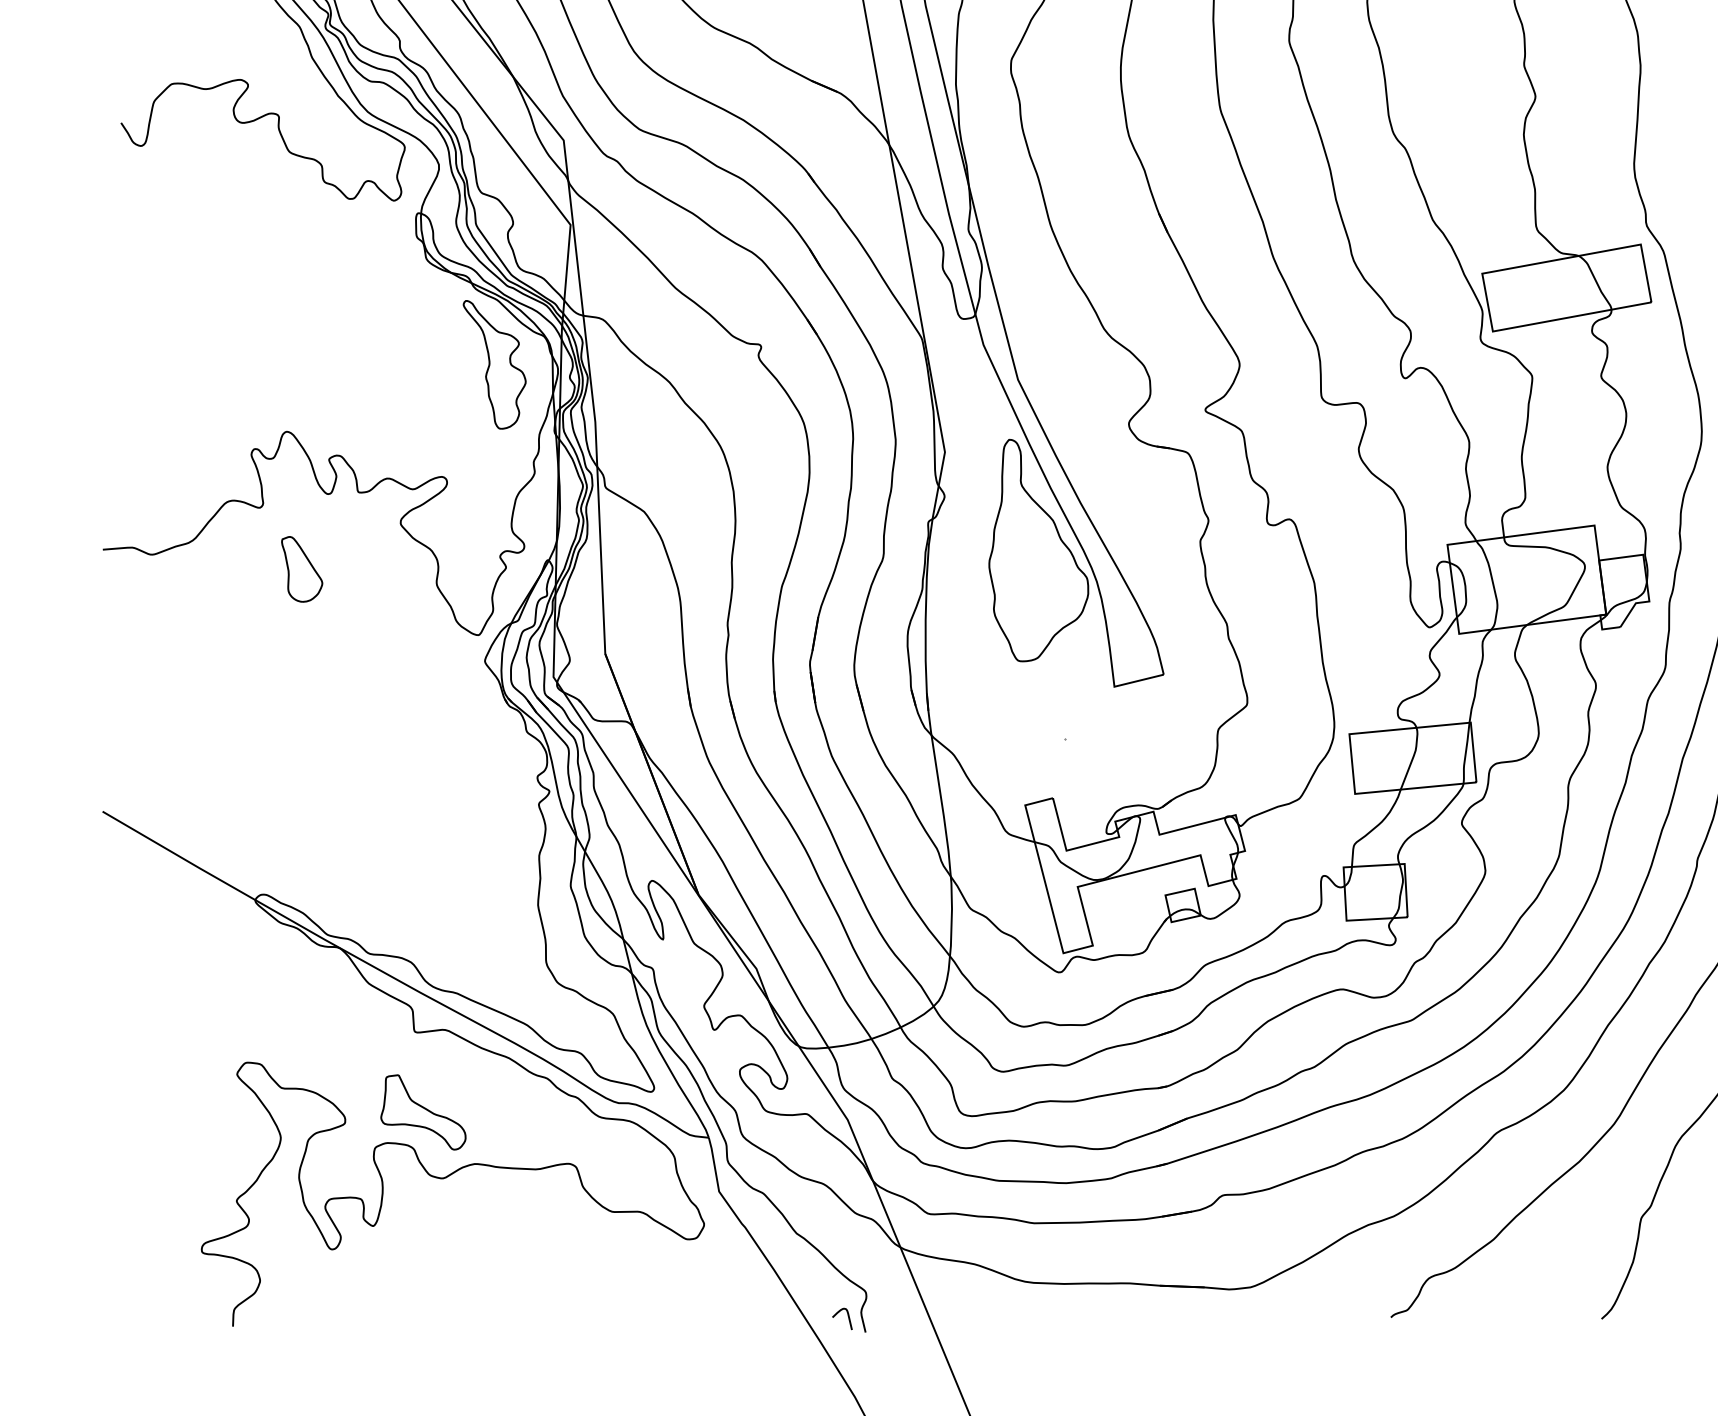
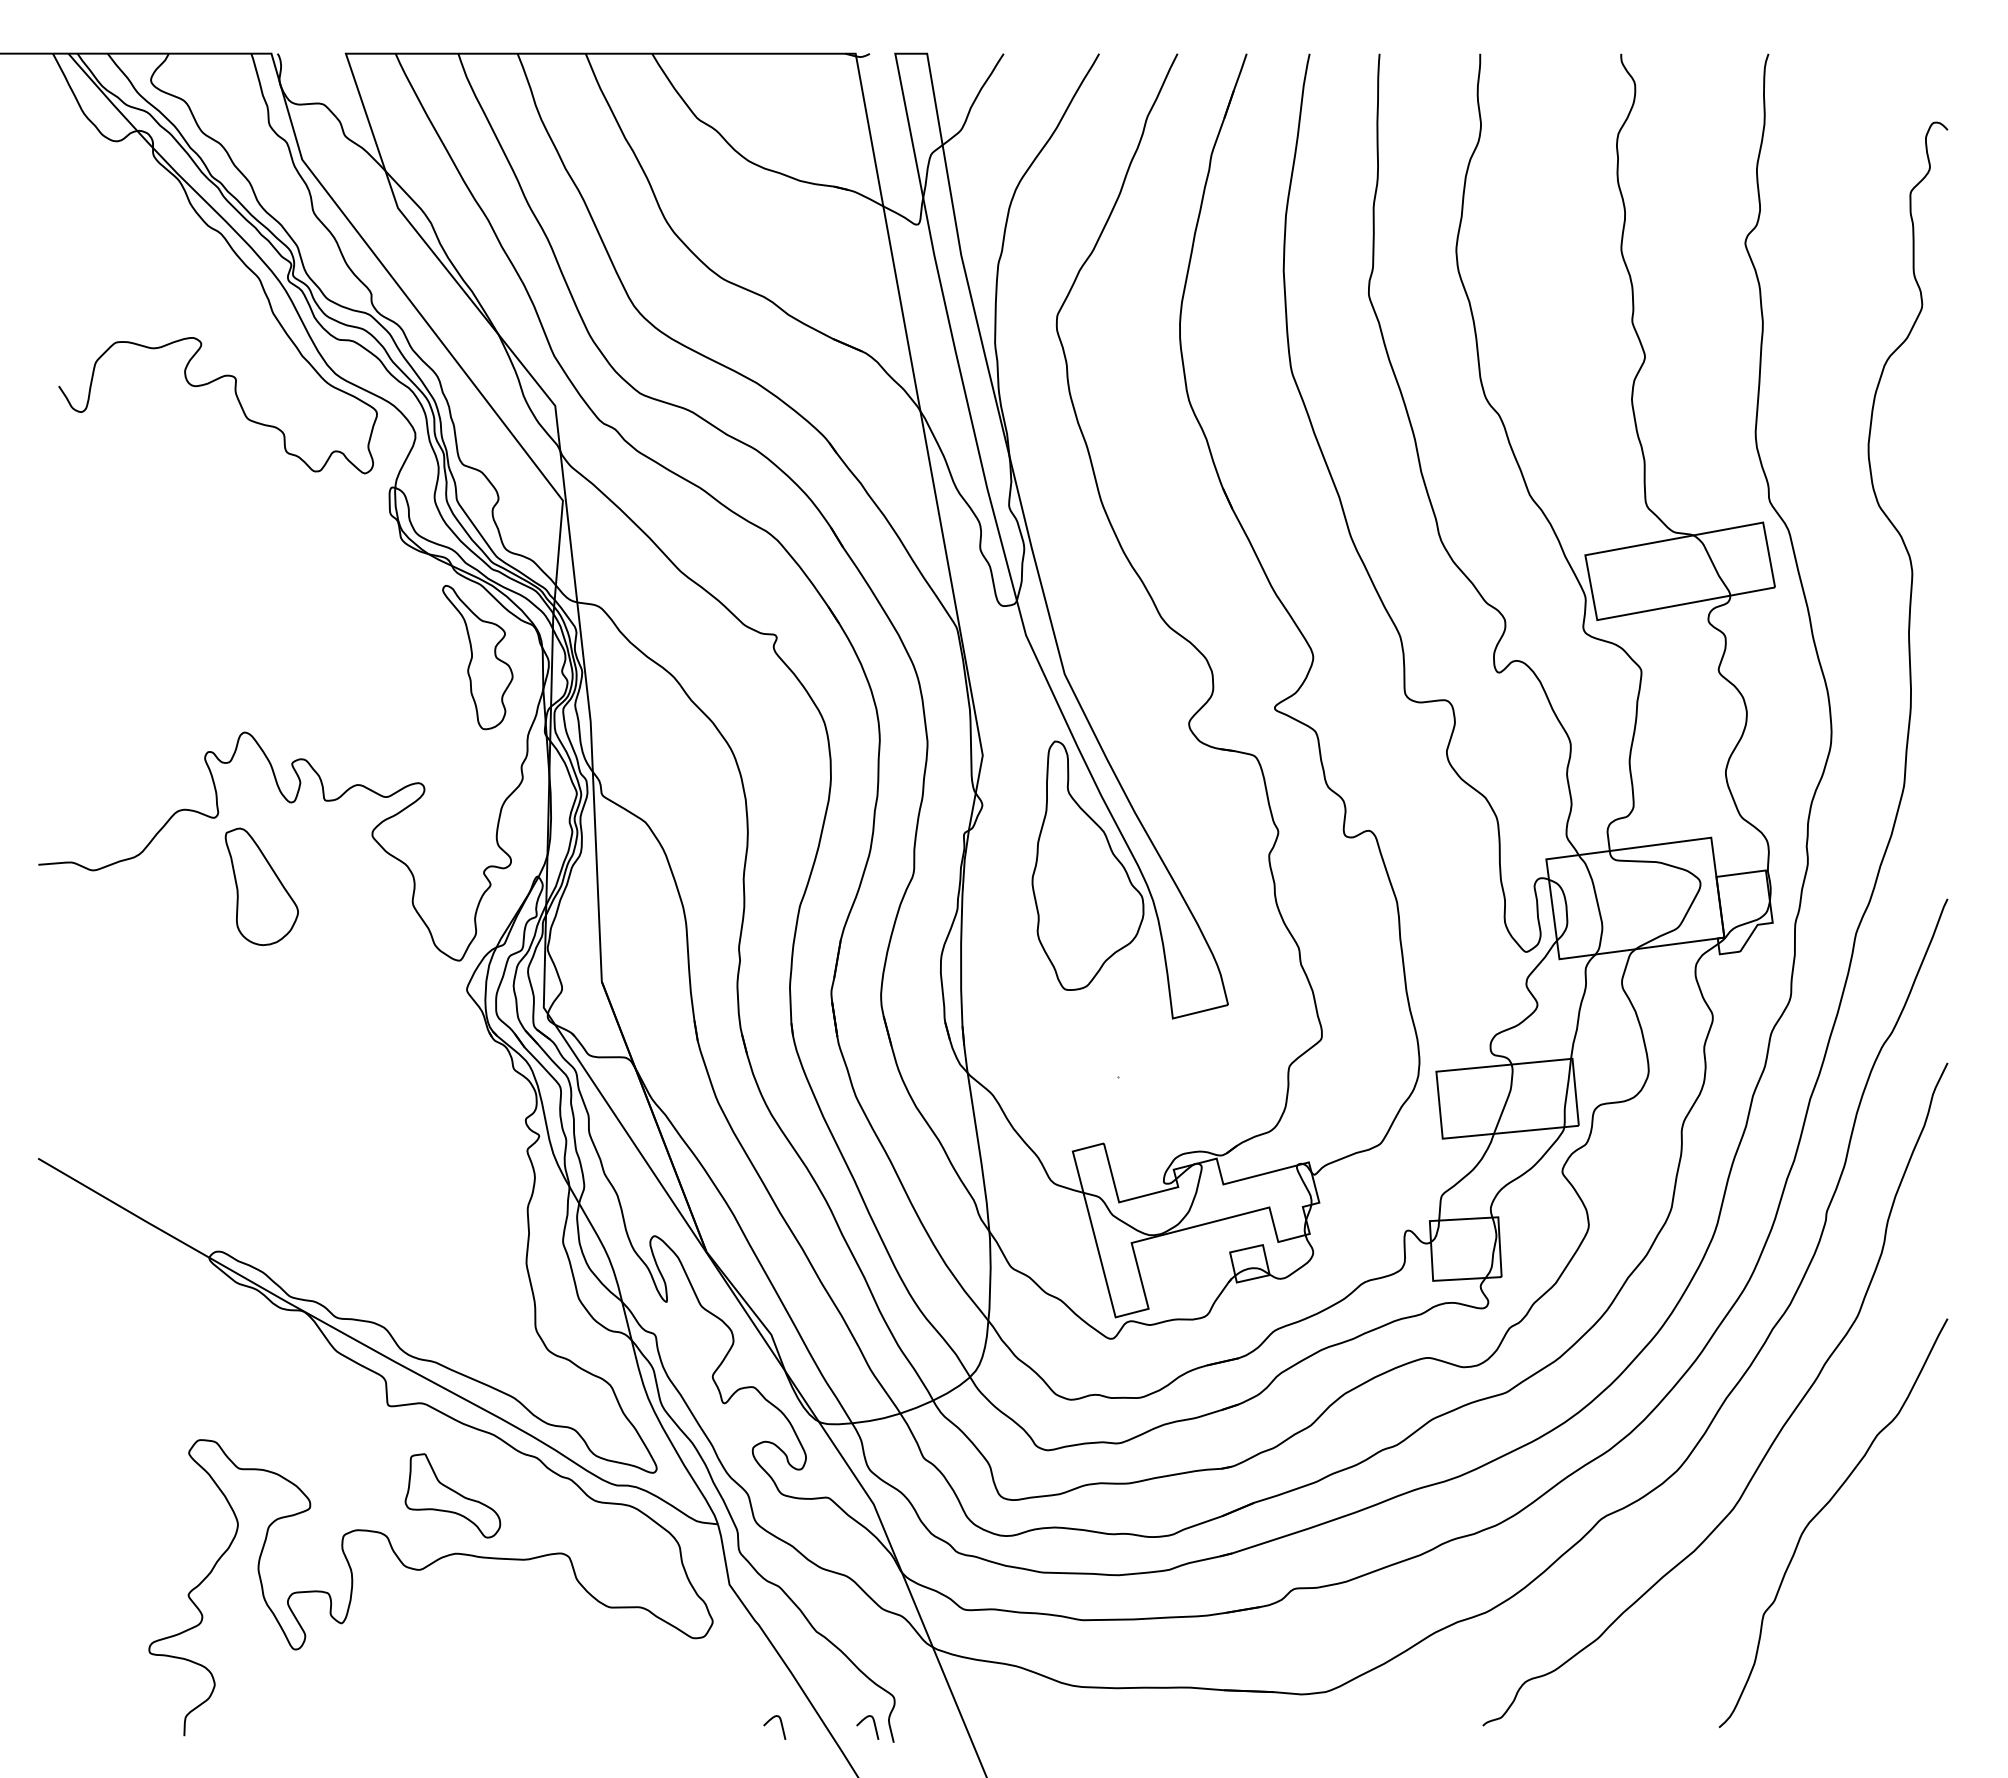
part: (301, 569) -> (261, 886), size x1.6
part: (423, 1112) -> (452, 1495), moved
curve: (765, 1318) -> (781, 1727), added

